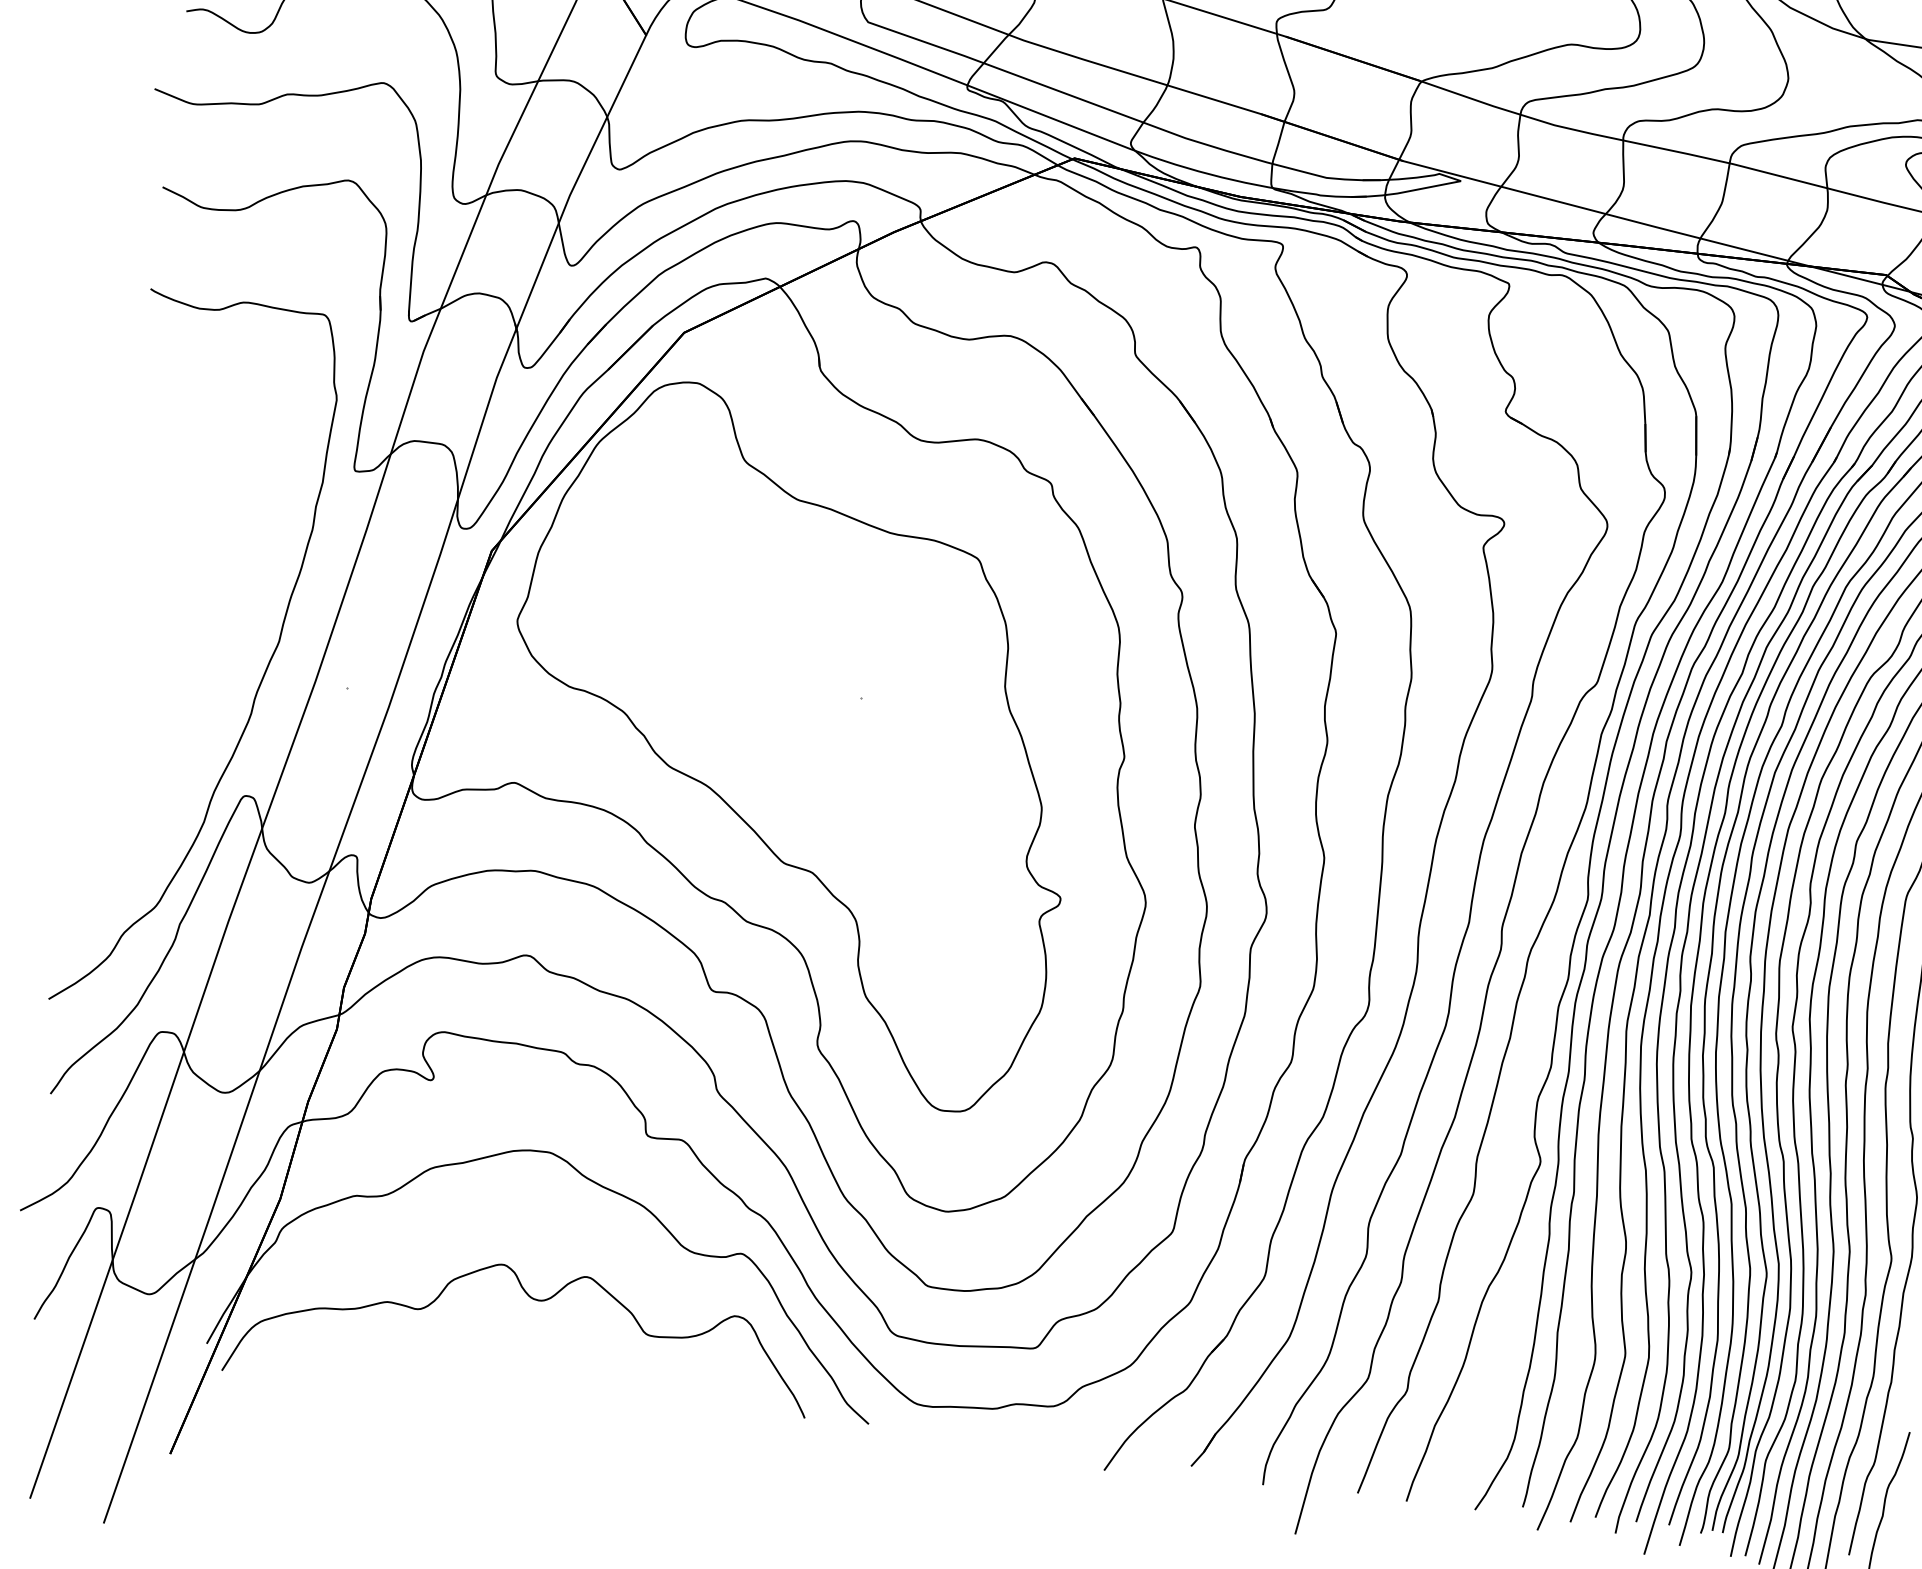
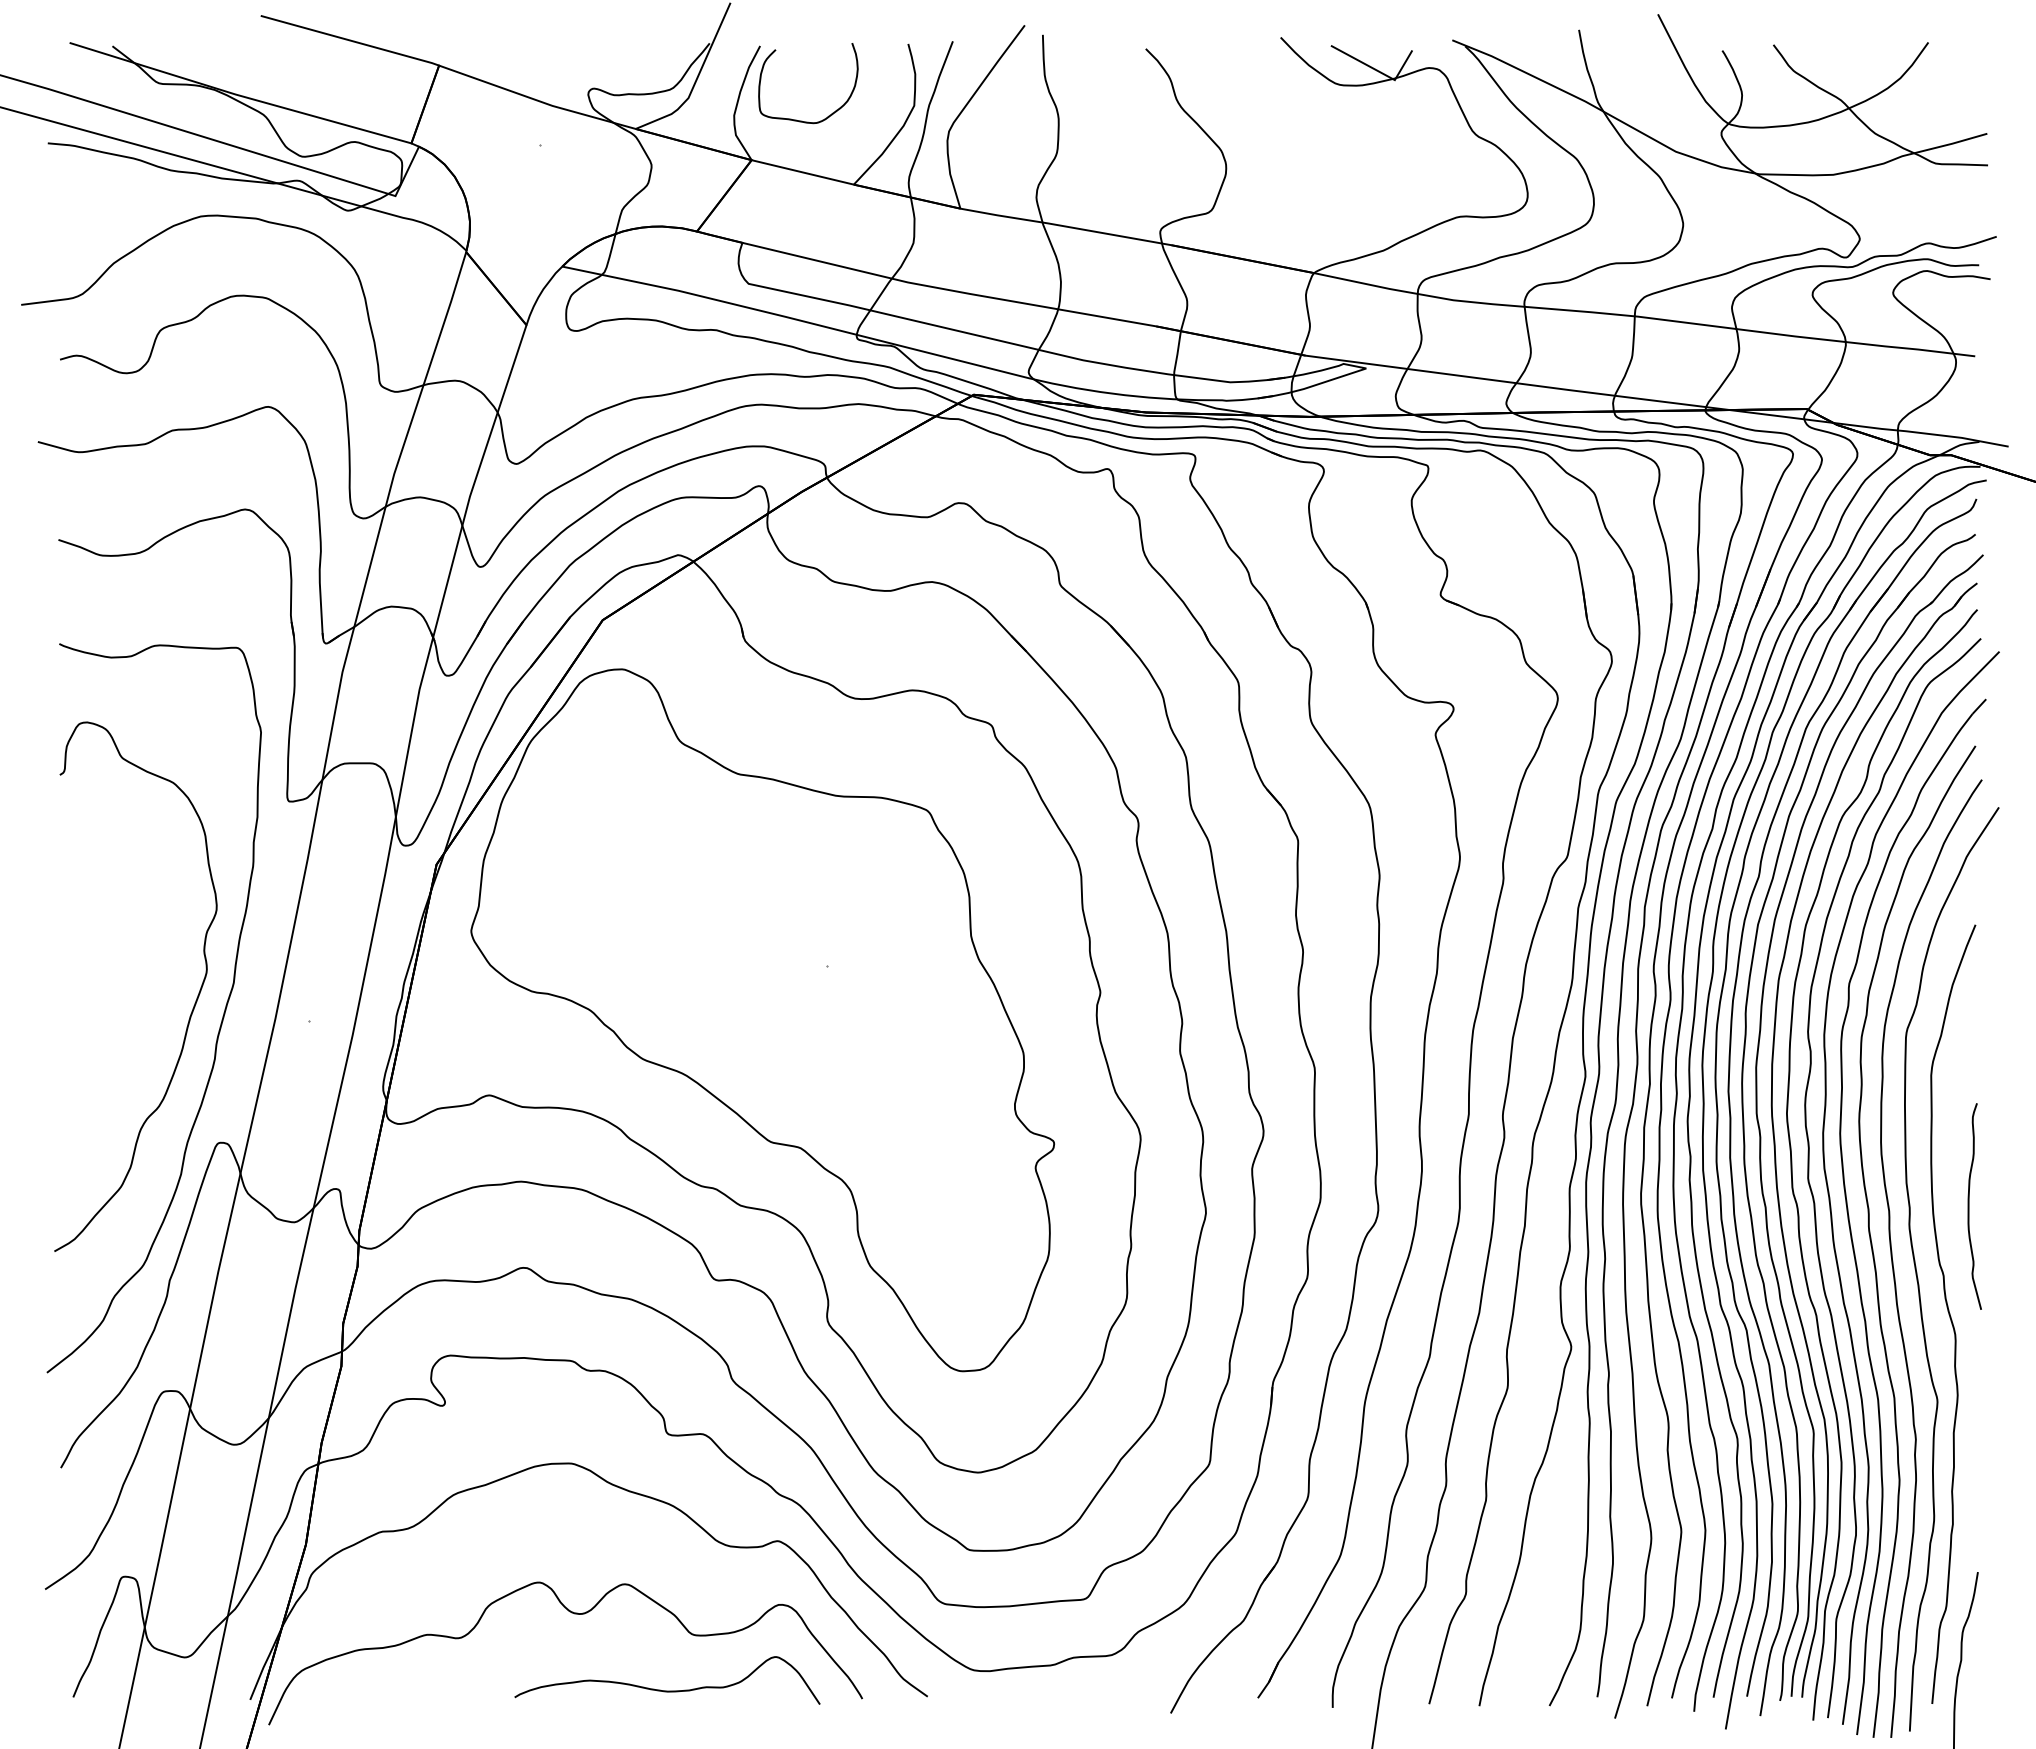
curve: (237, 658) -> (193, 1005), added
curve: (615, 1386) -> (667, 1690), added

